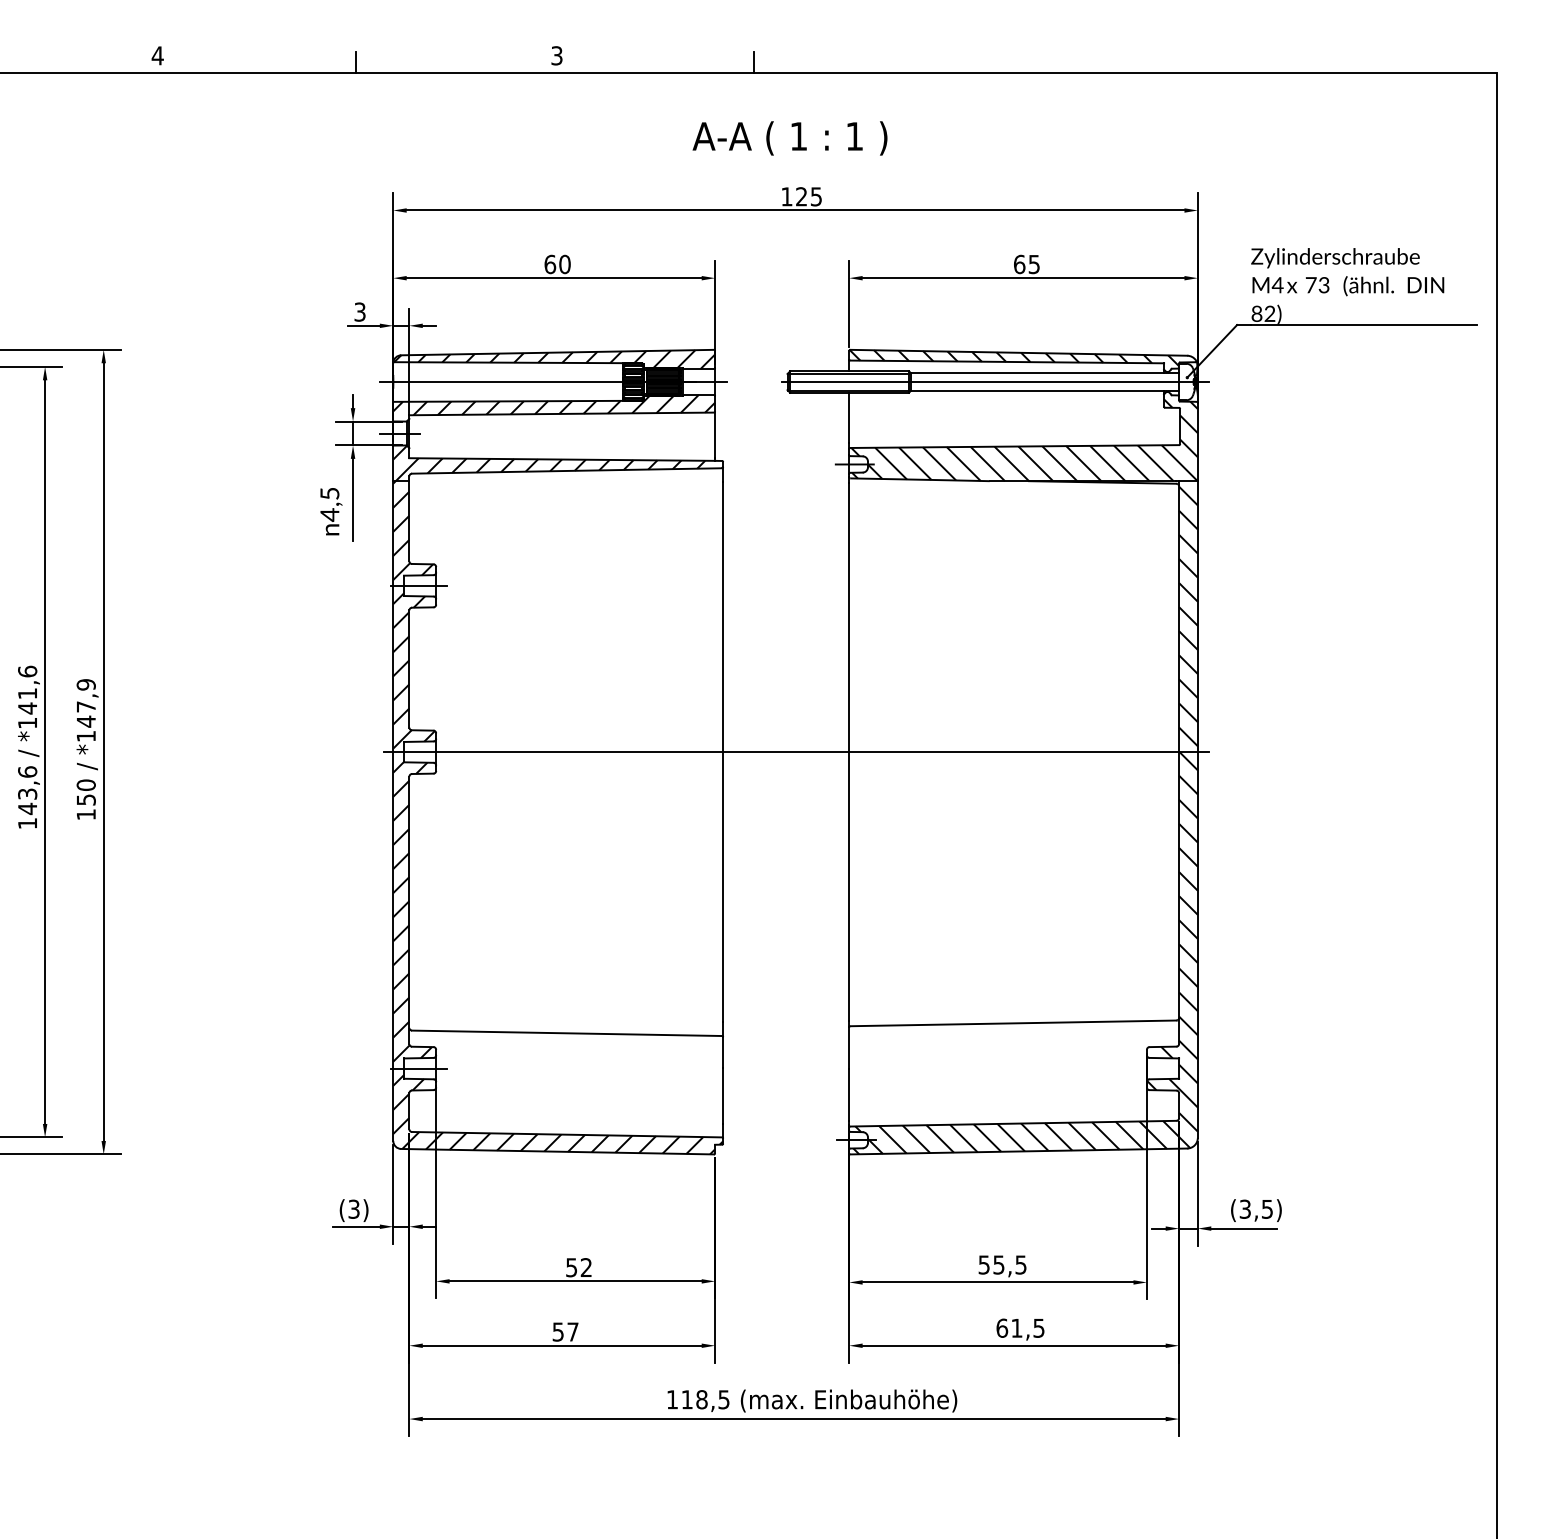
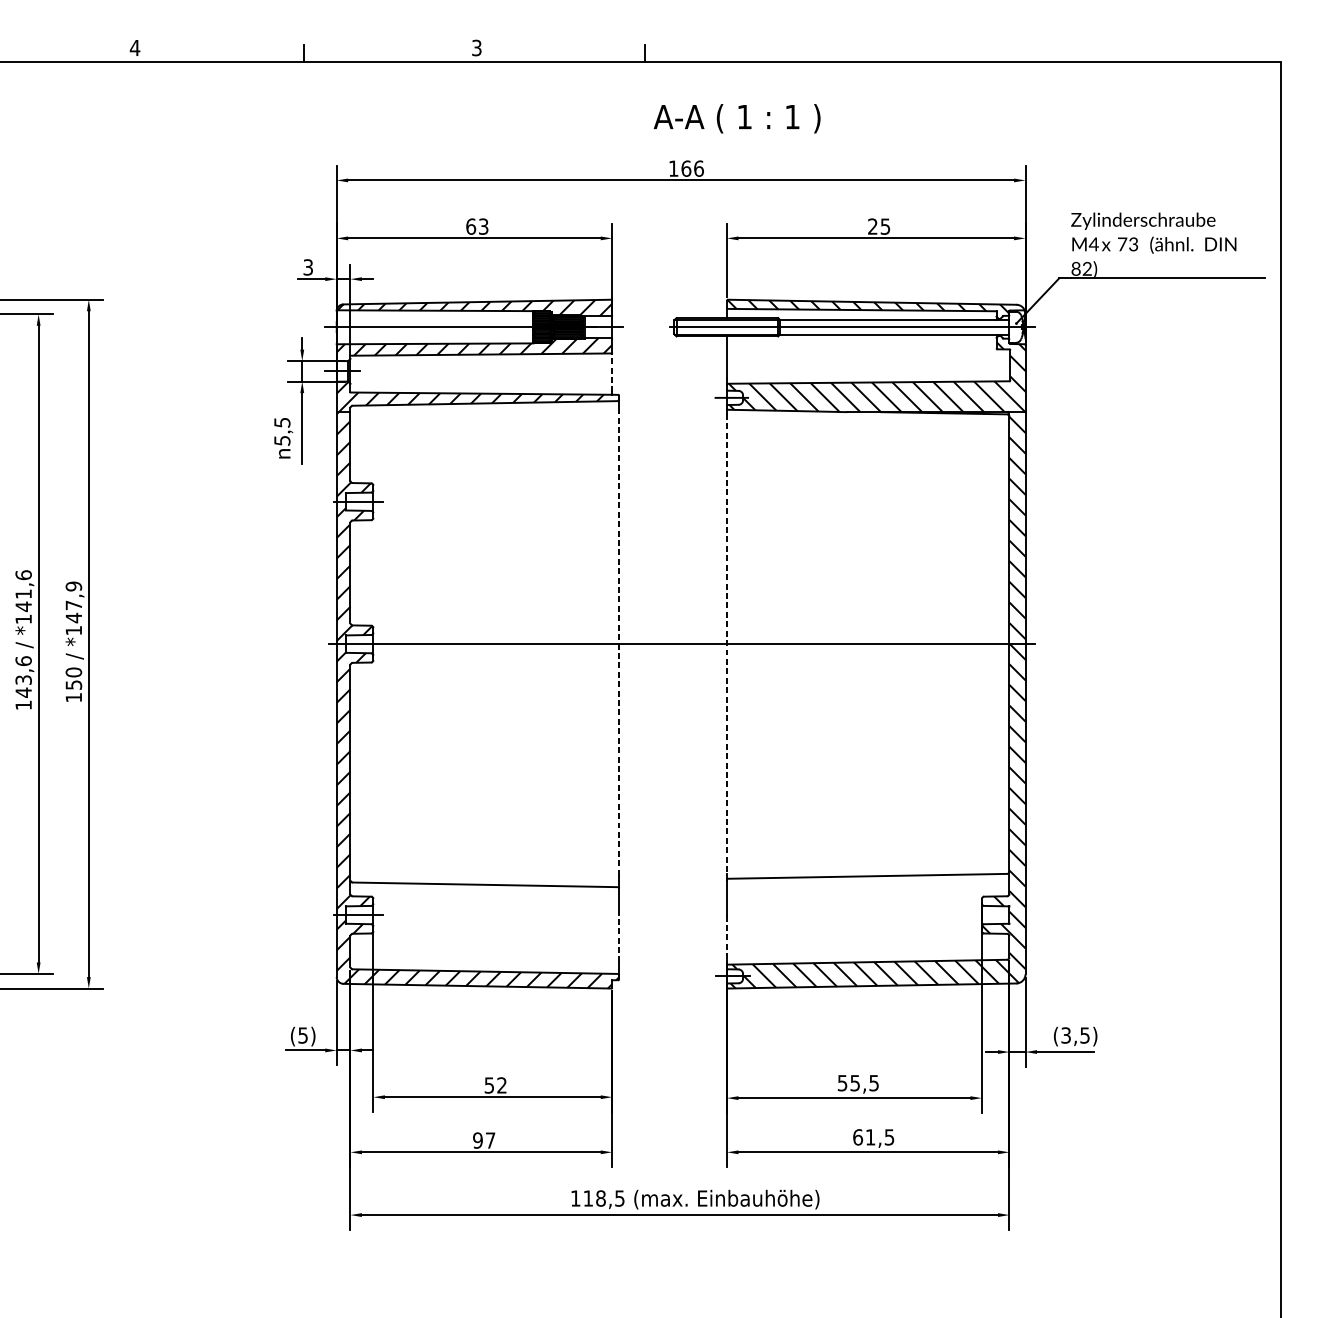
text: (789, 138) -> (736, 118), moved
text: (809, 196) -> (693, 168), 125 -> 166
text: (564, 264) -> (483, 226), 60 -> 63
text: (1019, 264) -> (872, 226), 65 -> 25
line: (715, 434) -> (612, 372), solid -> dashed
text: (329, 515) -> (282, 441), 4,5 -> 5,5
line: (723, 751) -> (619, 643), solid -> dashed
line: (849, 752) -> (727, 644), solid -> dashed
line: (723, 1095) -> (619, 938), solid -> dashed
line: (849, 1095) -> (727, 938), solid -> dashed
text: (354, 1208) -> (303, 1034), (3) -> (5)
text: (557, 1331) -> (477, 1140), 57 -> 97

